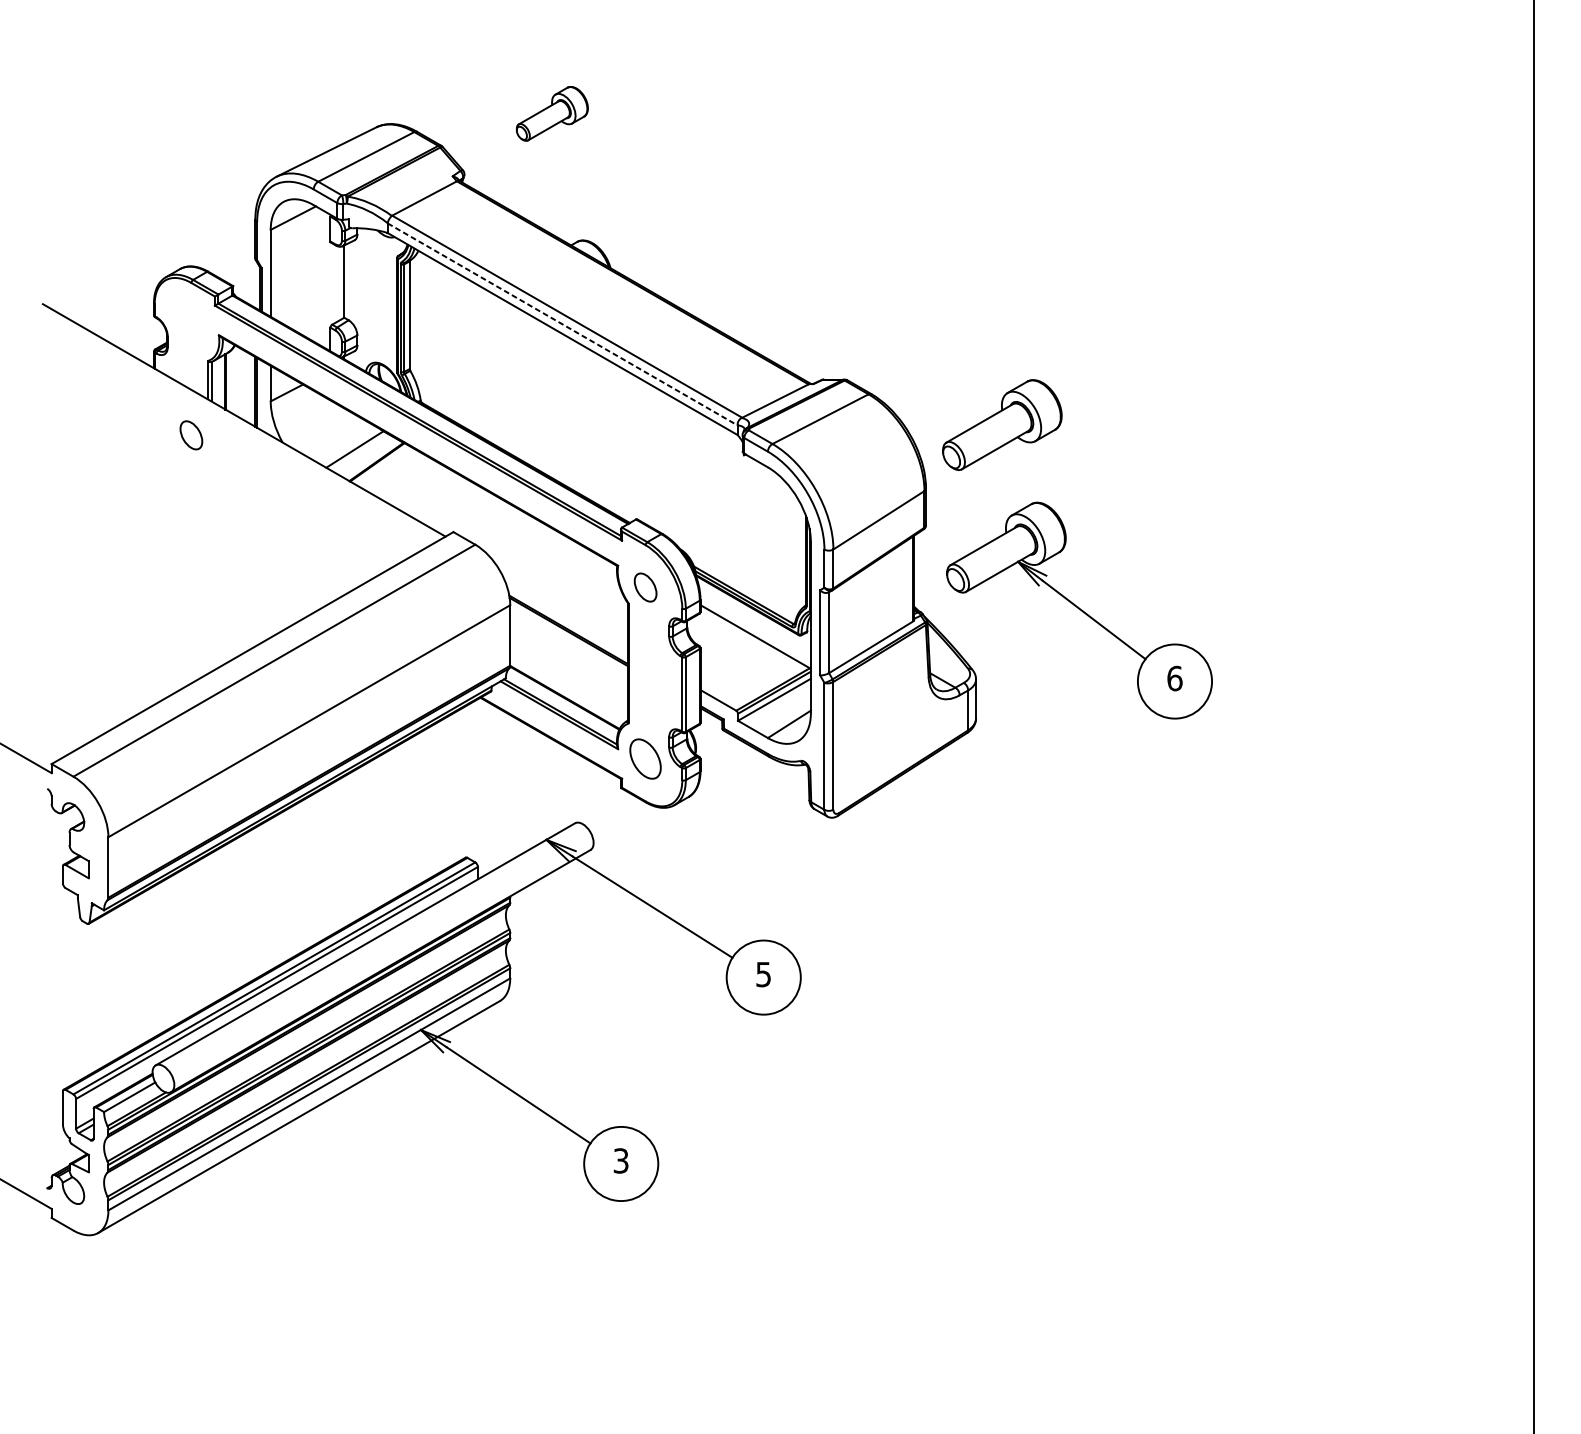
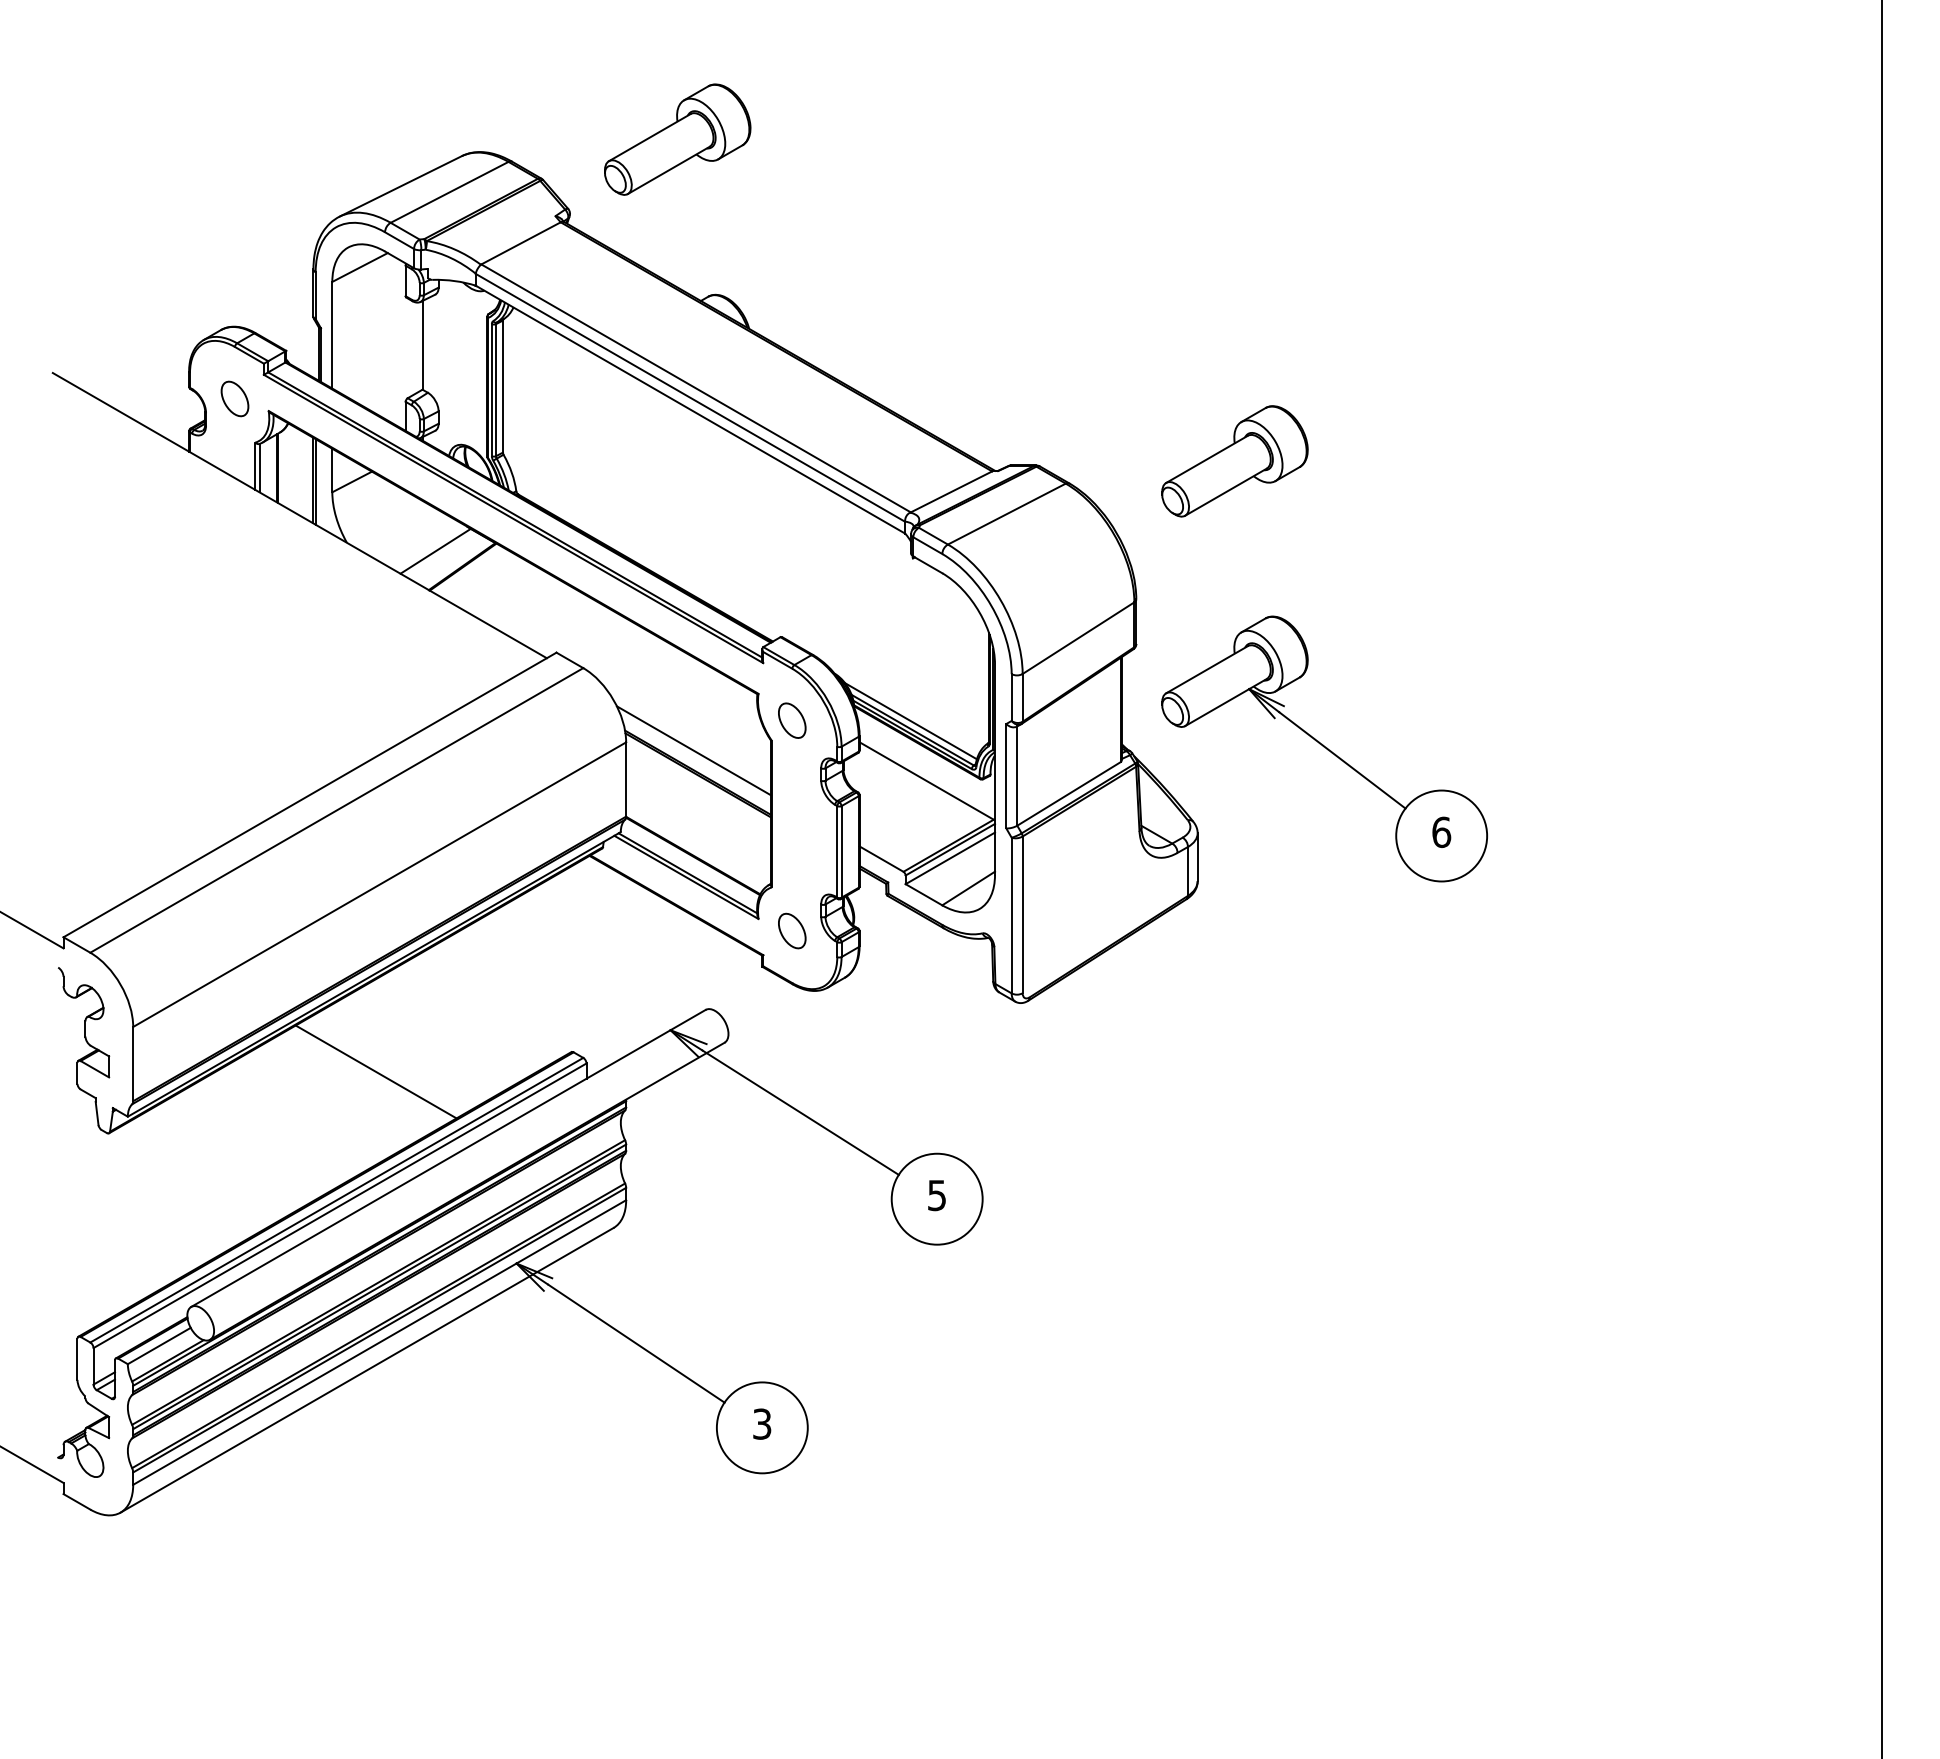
part: (552, 113) -> (677, 139), size x1.67
line: (562, 324) -> (690, 397), dashed -> solid
part: (1002, 425) -> (1234, 461), moved
part: (190, 434) -> (234, 398), moved
line: (742, 588) -> (910, 721), added
line: (565, 611) -> (693, 750), added
part: (645, 758) -> (792, 930), size x0.71
line: (305, 873) -> (375, 1071), added

